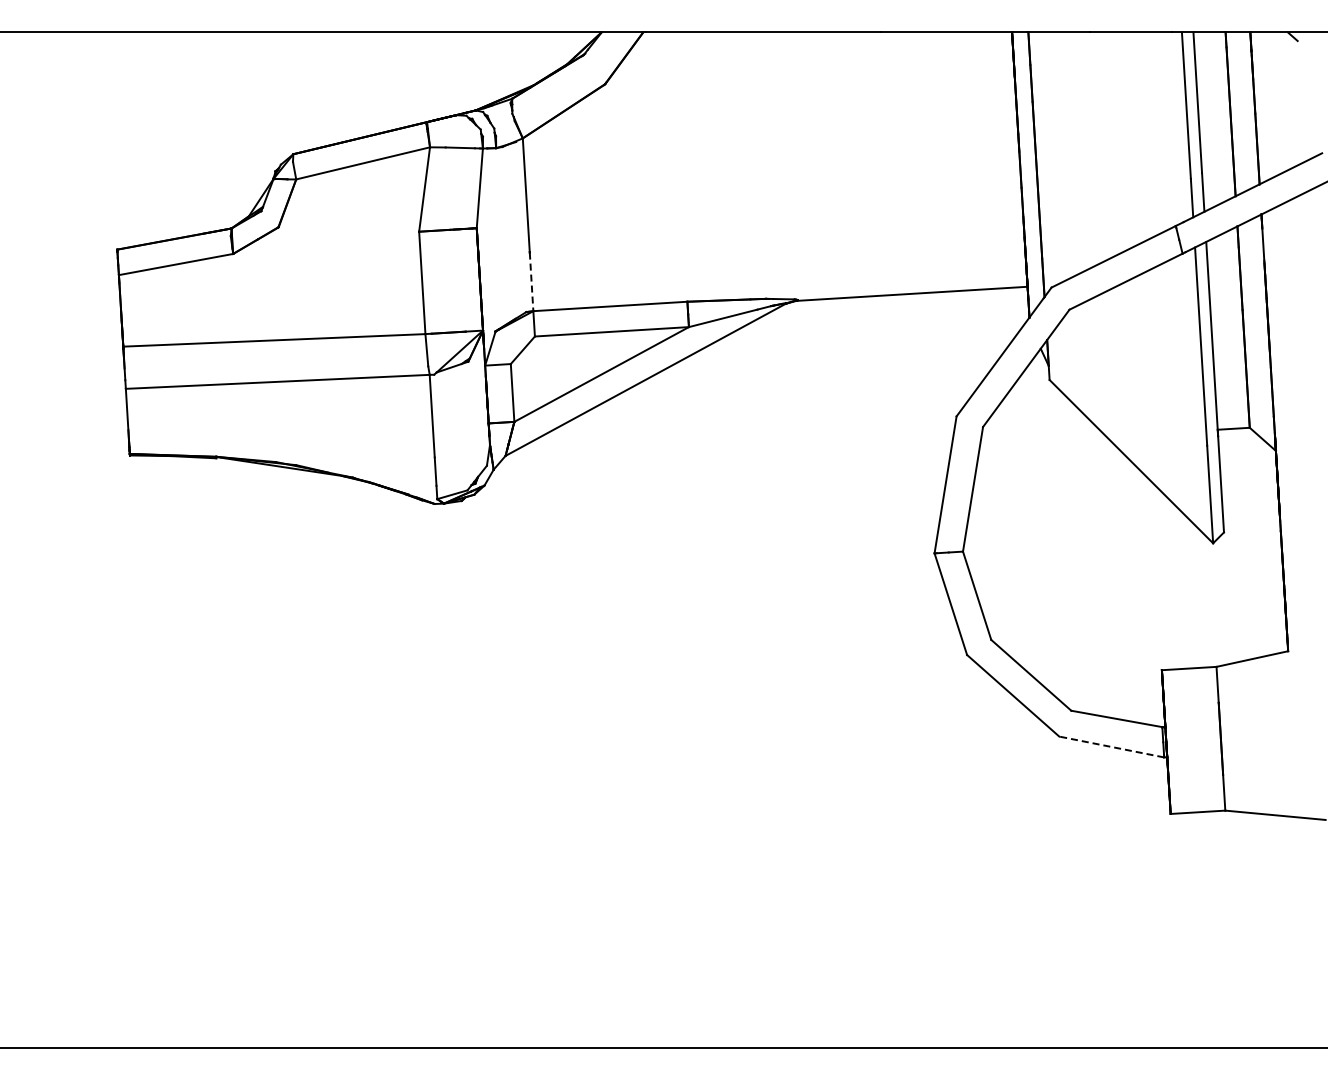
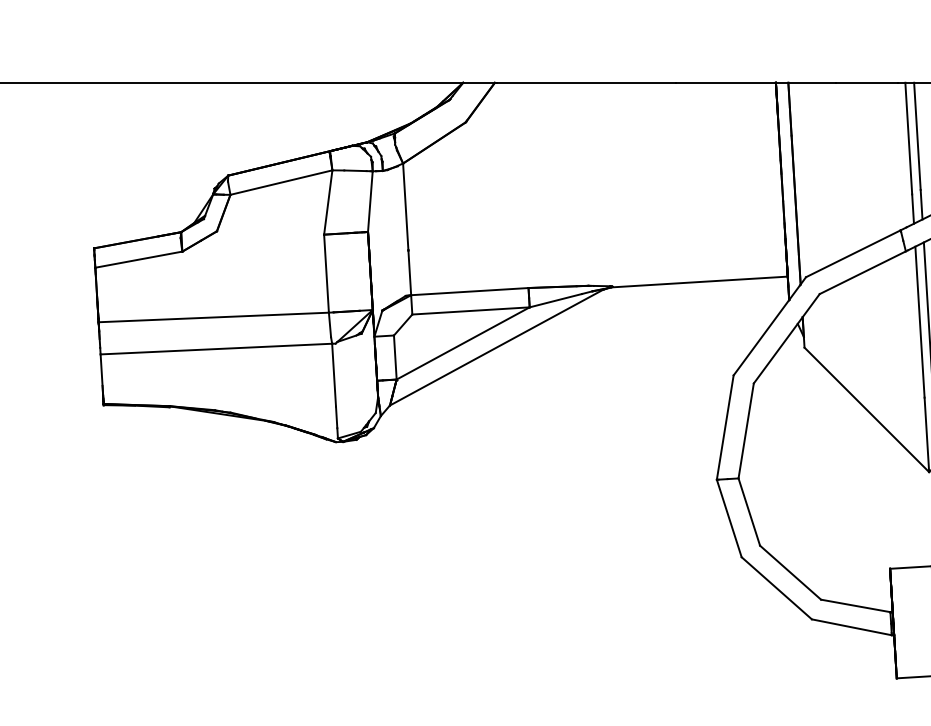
line: (531, 282) -> (409, 273), dashed -> solid
line: (1111, 746) -> (851, 626), dashed -> solid

